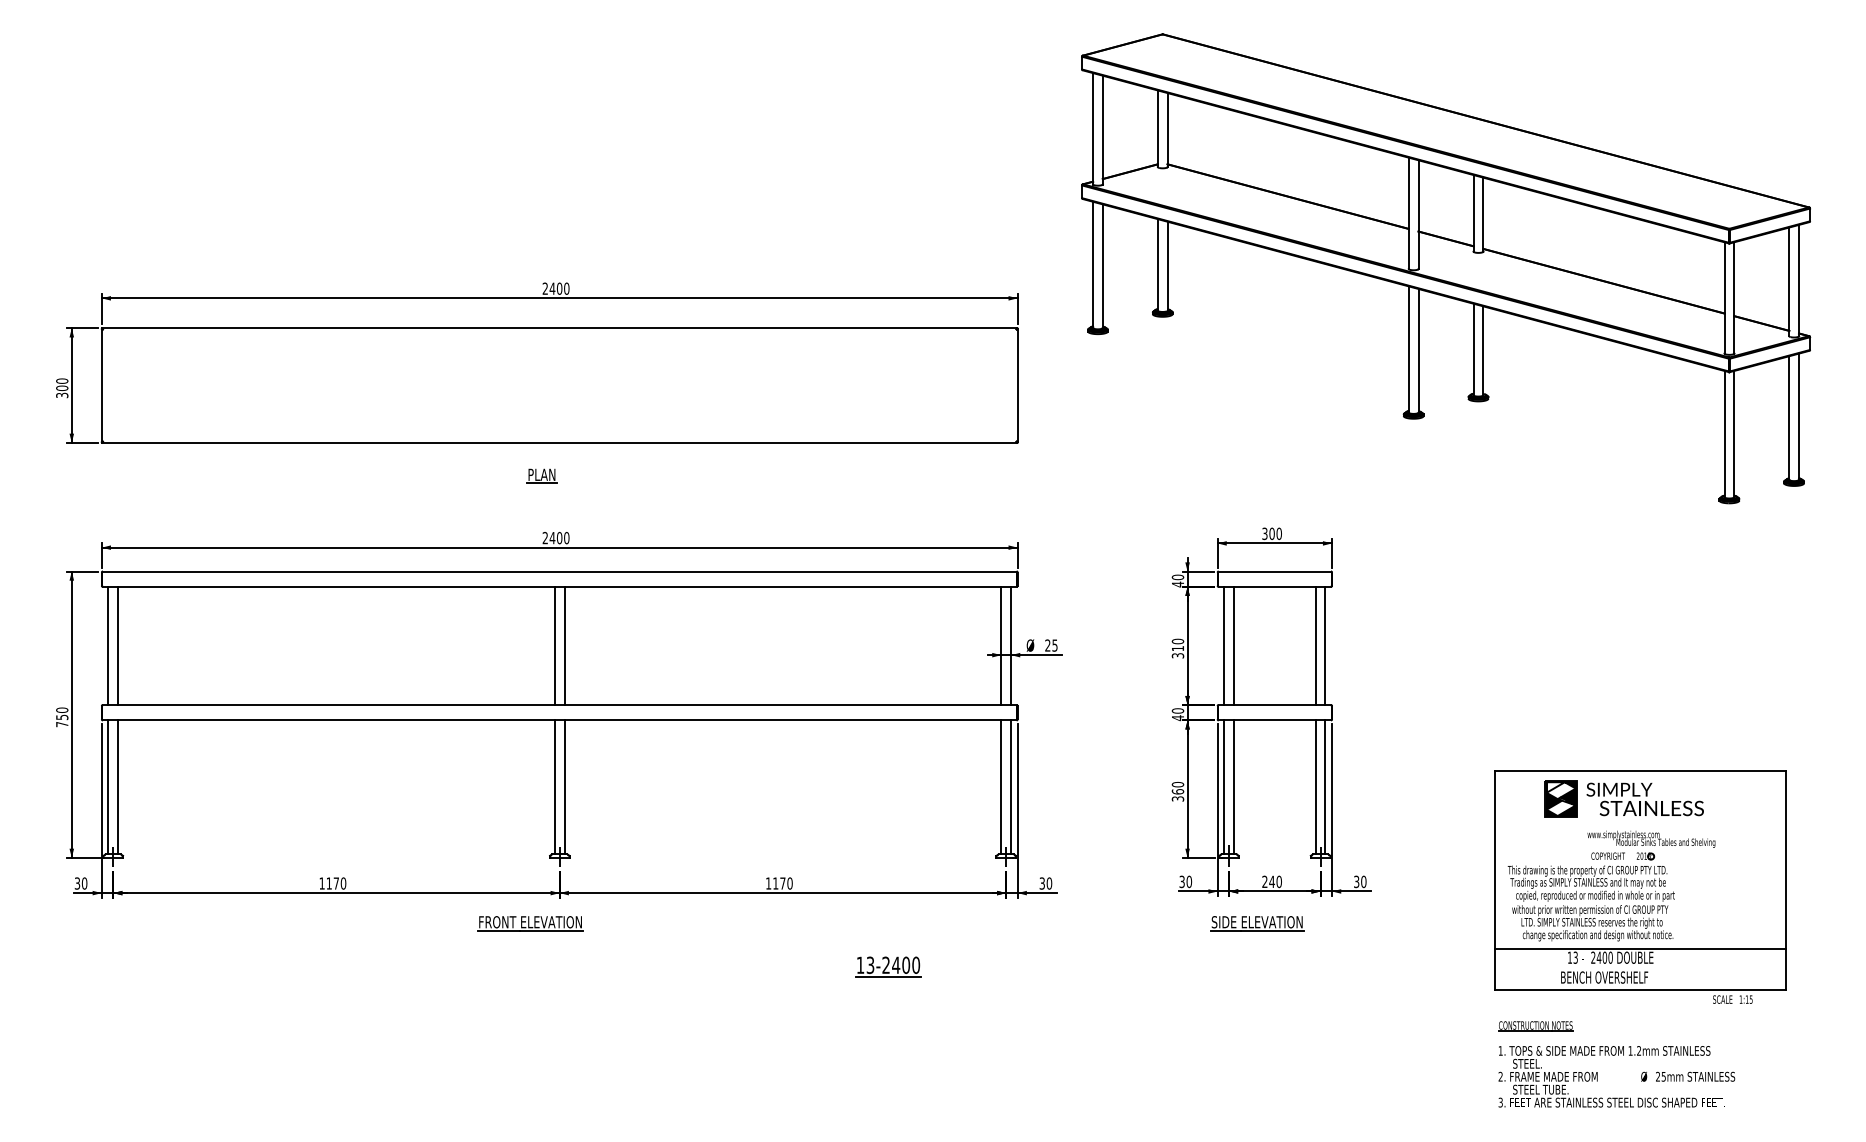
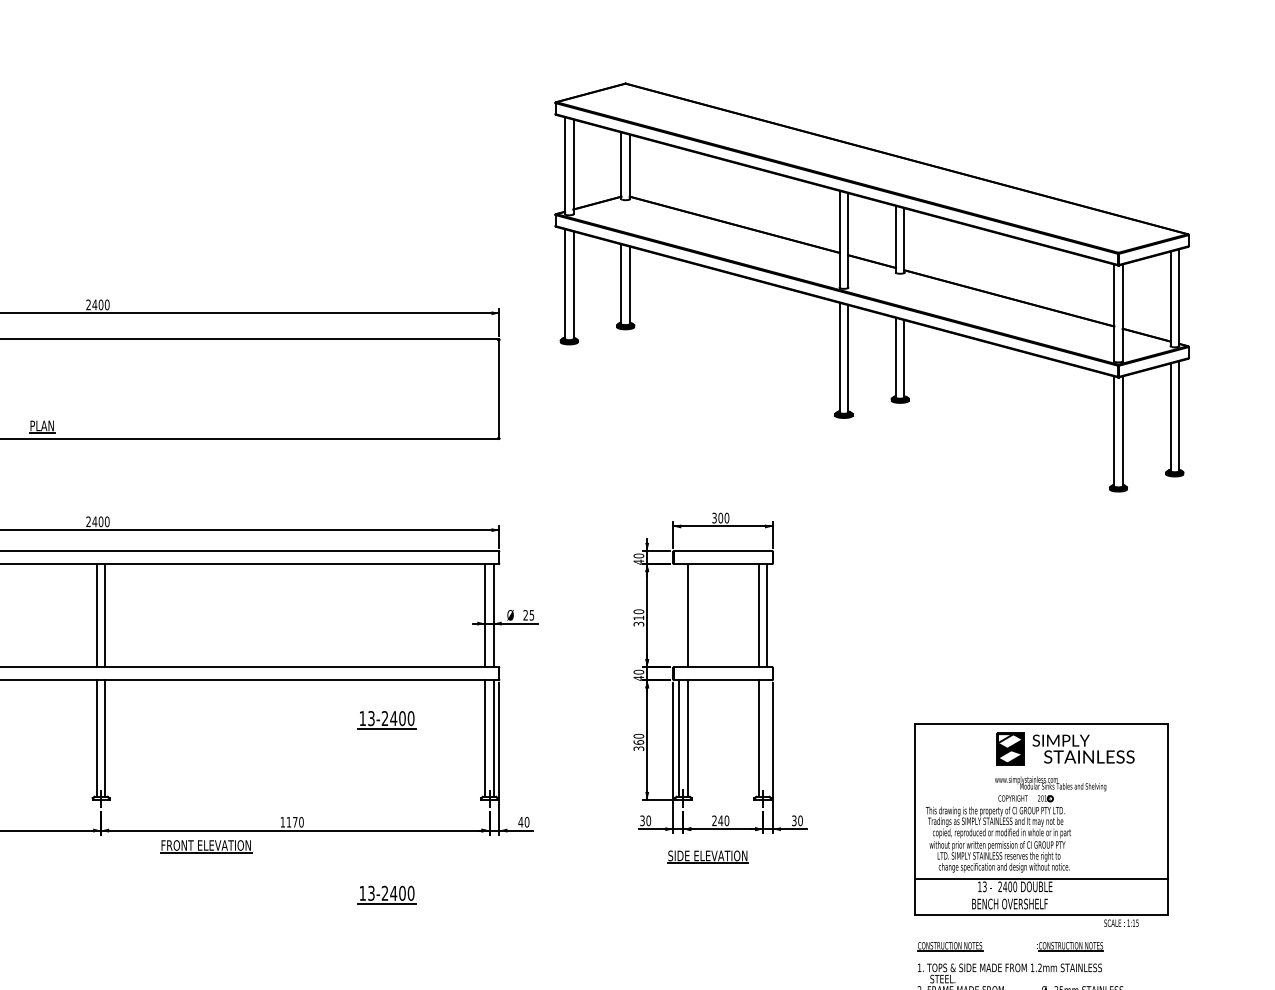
part: (541, 475) -> (41, 426), moved
line: (1224, 645) -> (679, 615), removed
part: (888, 765) -> (387, 719), added
line: (1325, 787) -> (767, 738), removed
part: (1623, 798) -> (1064, 748), moved
text: (1042, 883) -> (521, 822), 30 -> 40
part: (530, 923) -> (206, 846), moved
part: (1674, 1026) -> (1070, 946), added

